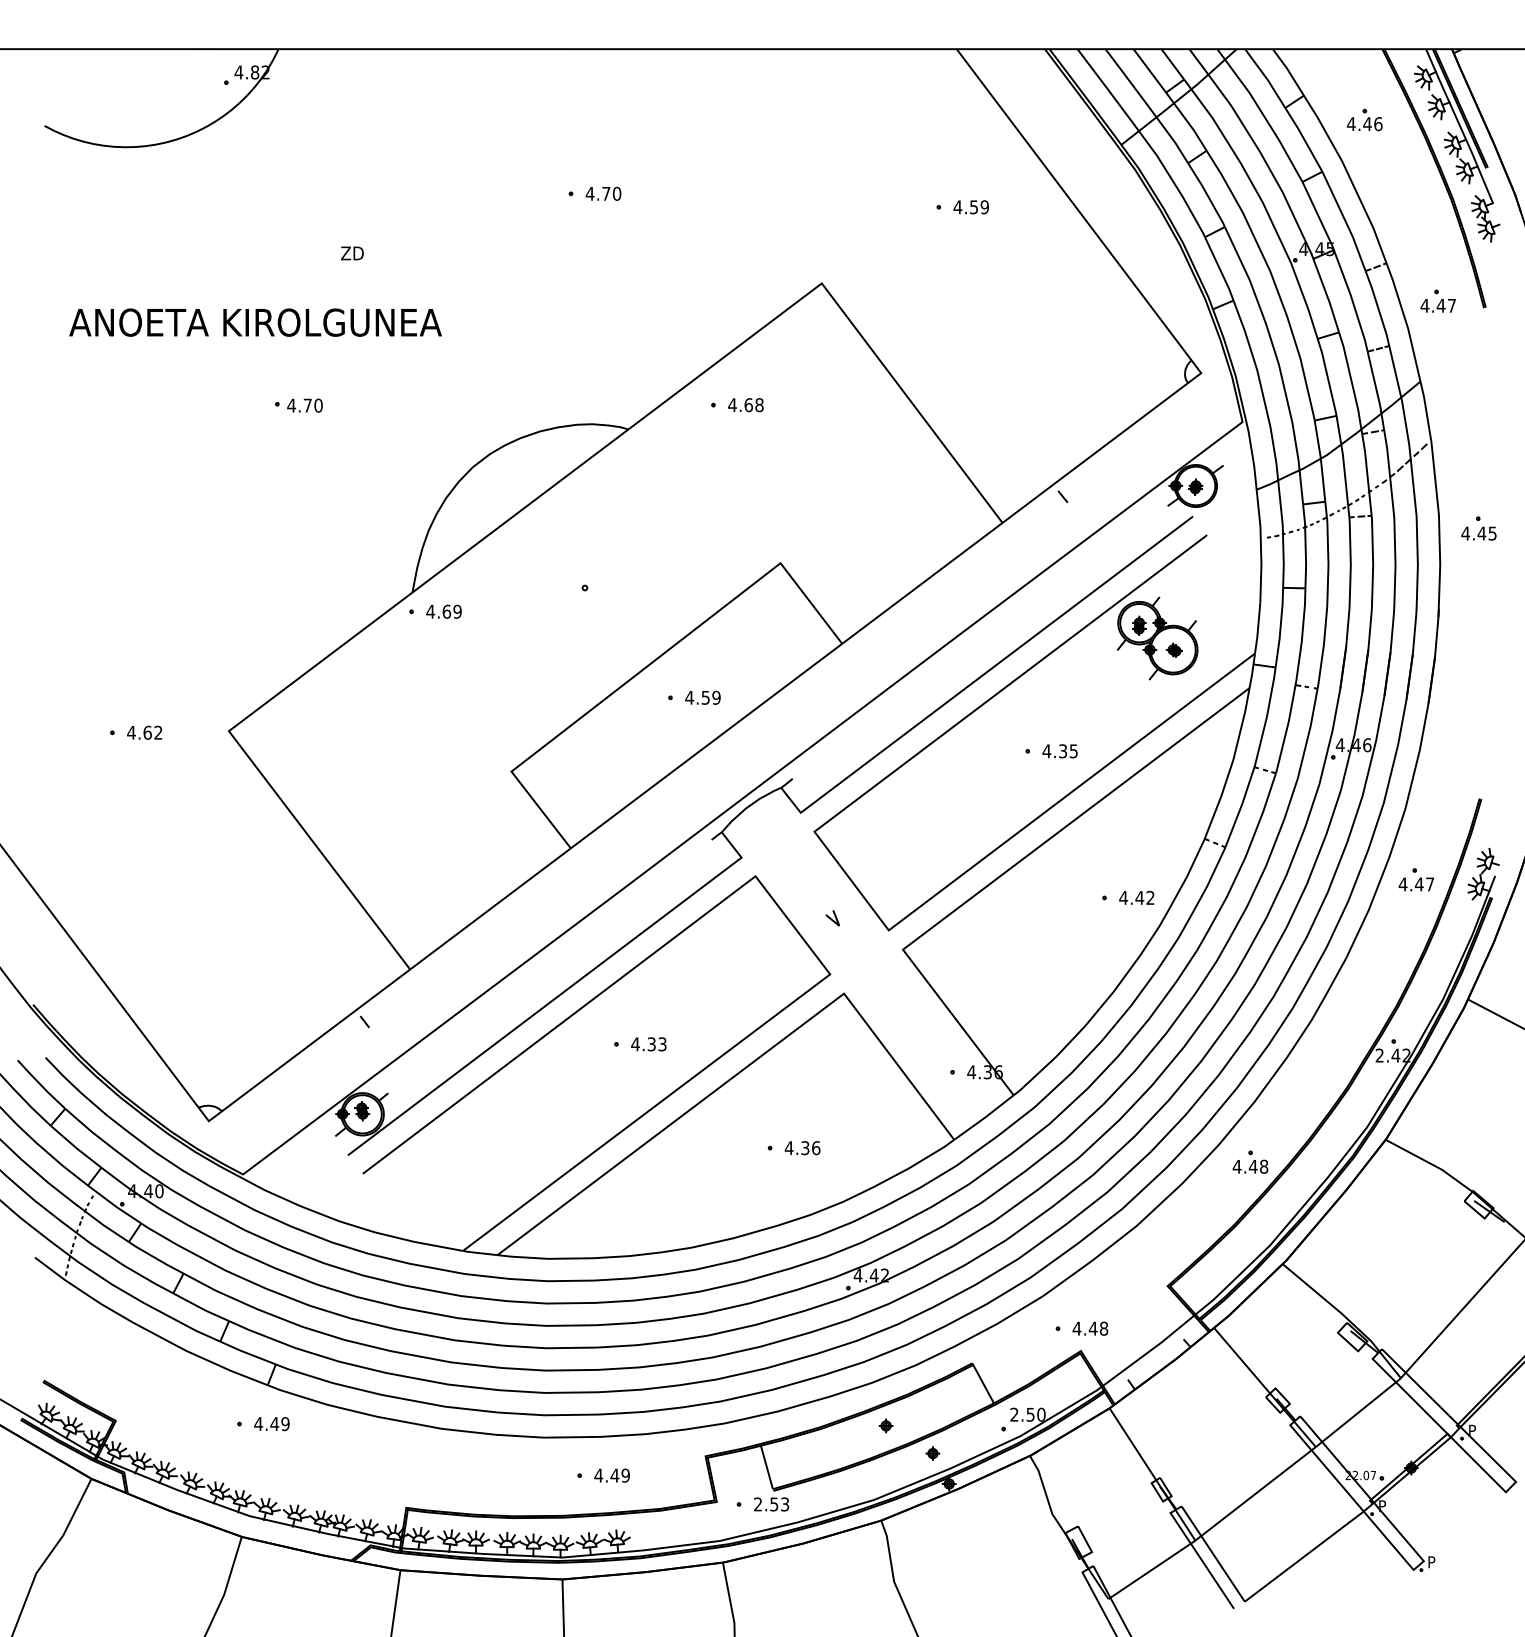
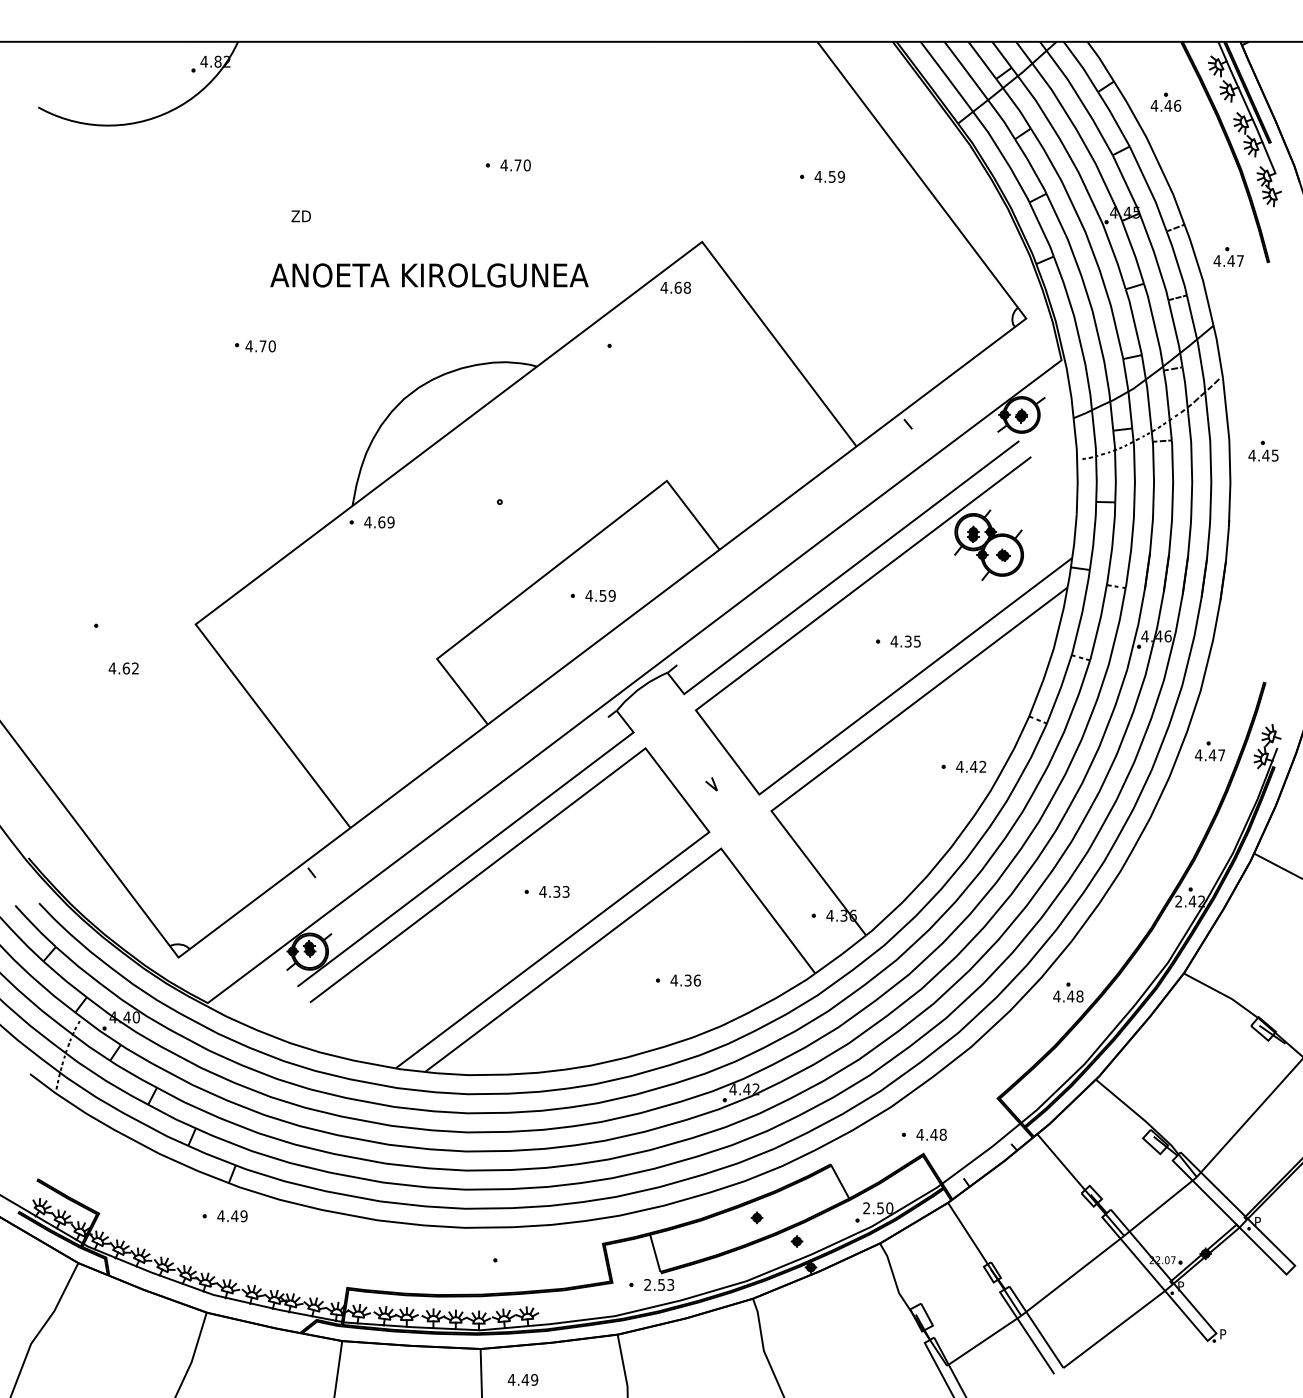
text: (255, 322) -> (429, 275), moved
text: (745, 405) -> (675, 288), moved
text: (144, 732) -> (123, 668), moved
text: (611, 1475) -> (522, 1379), moved

